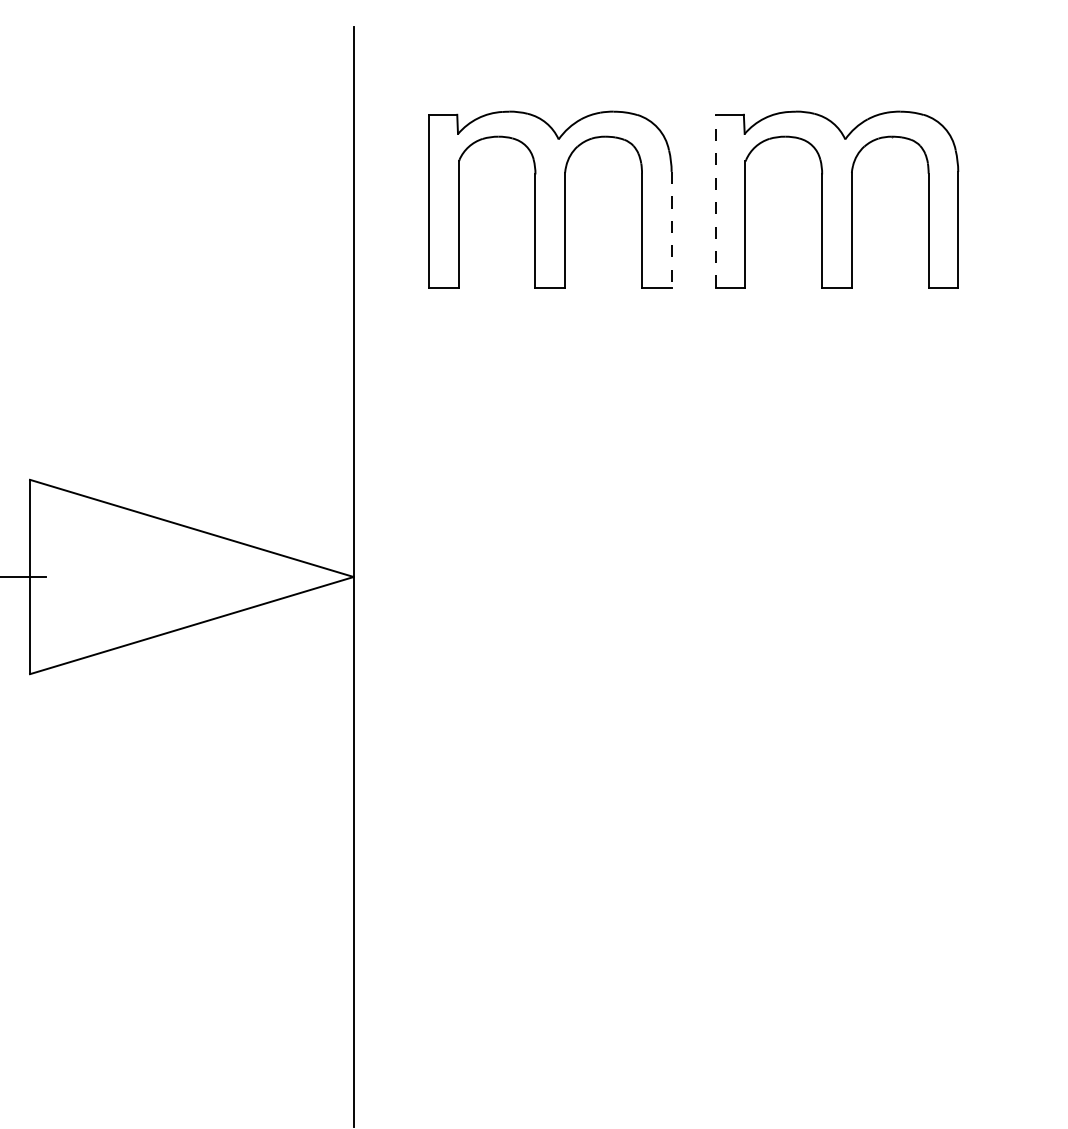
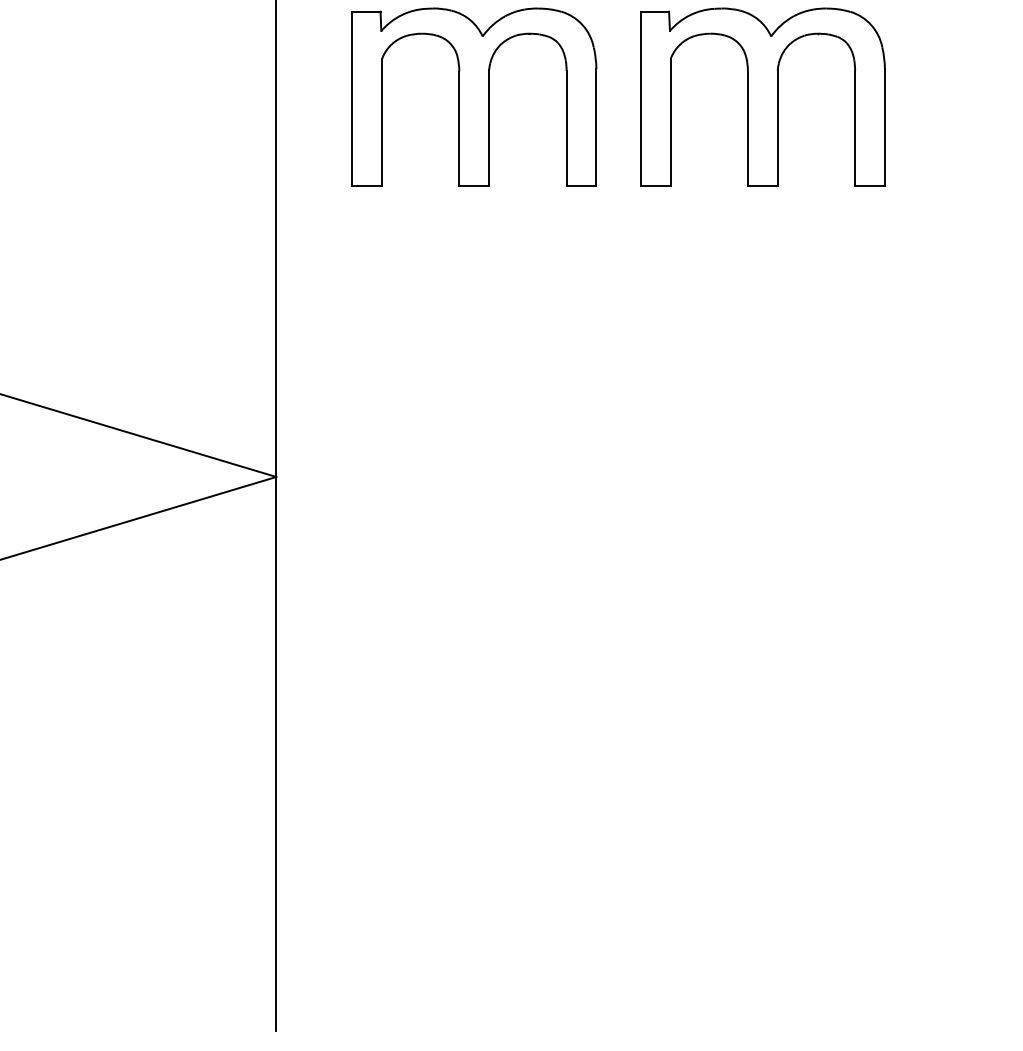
line: (715, 200) -> (640, 97), dashed -> solid
line: (671, 229) -> (596, 127), dashed -> solid

